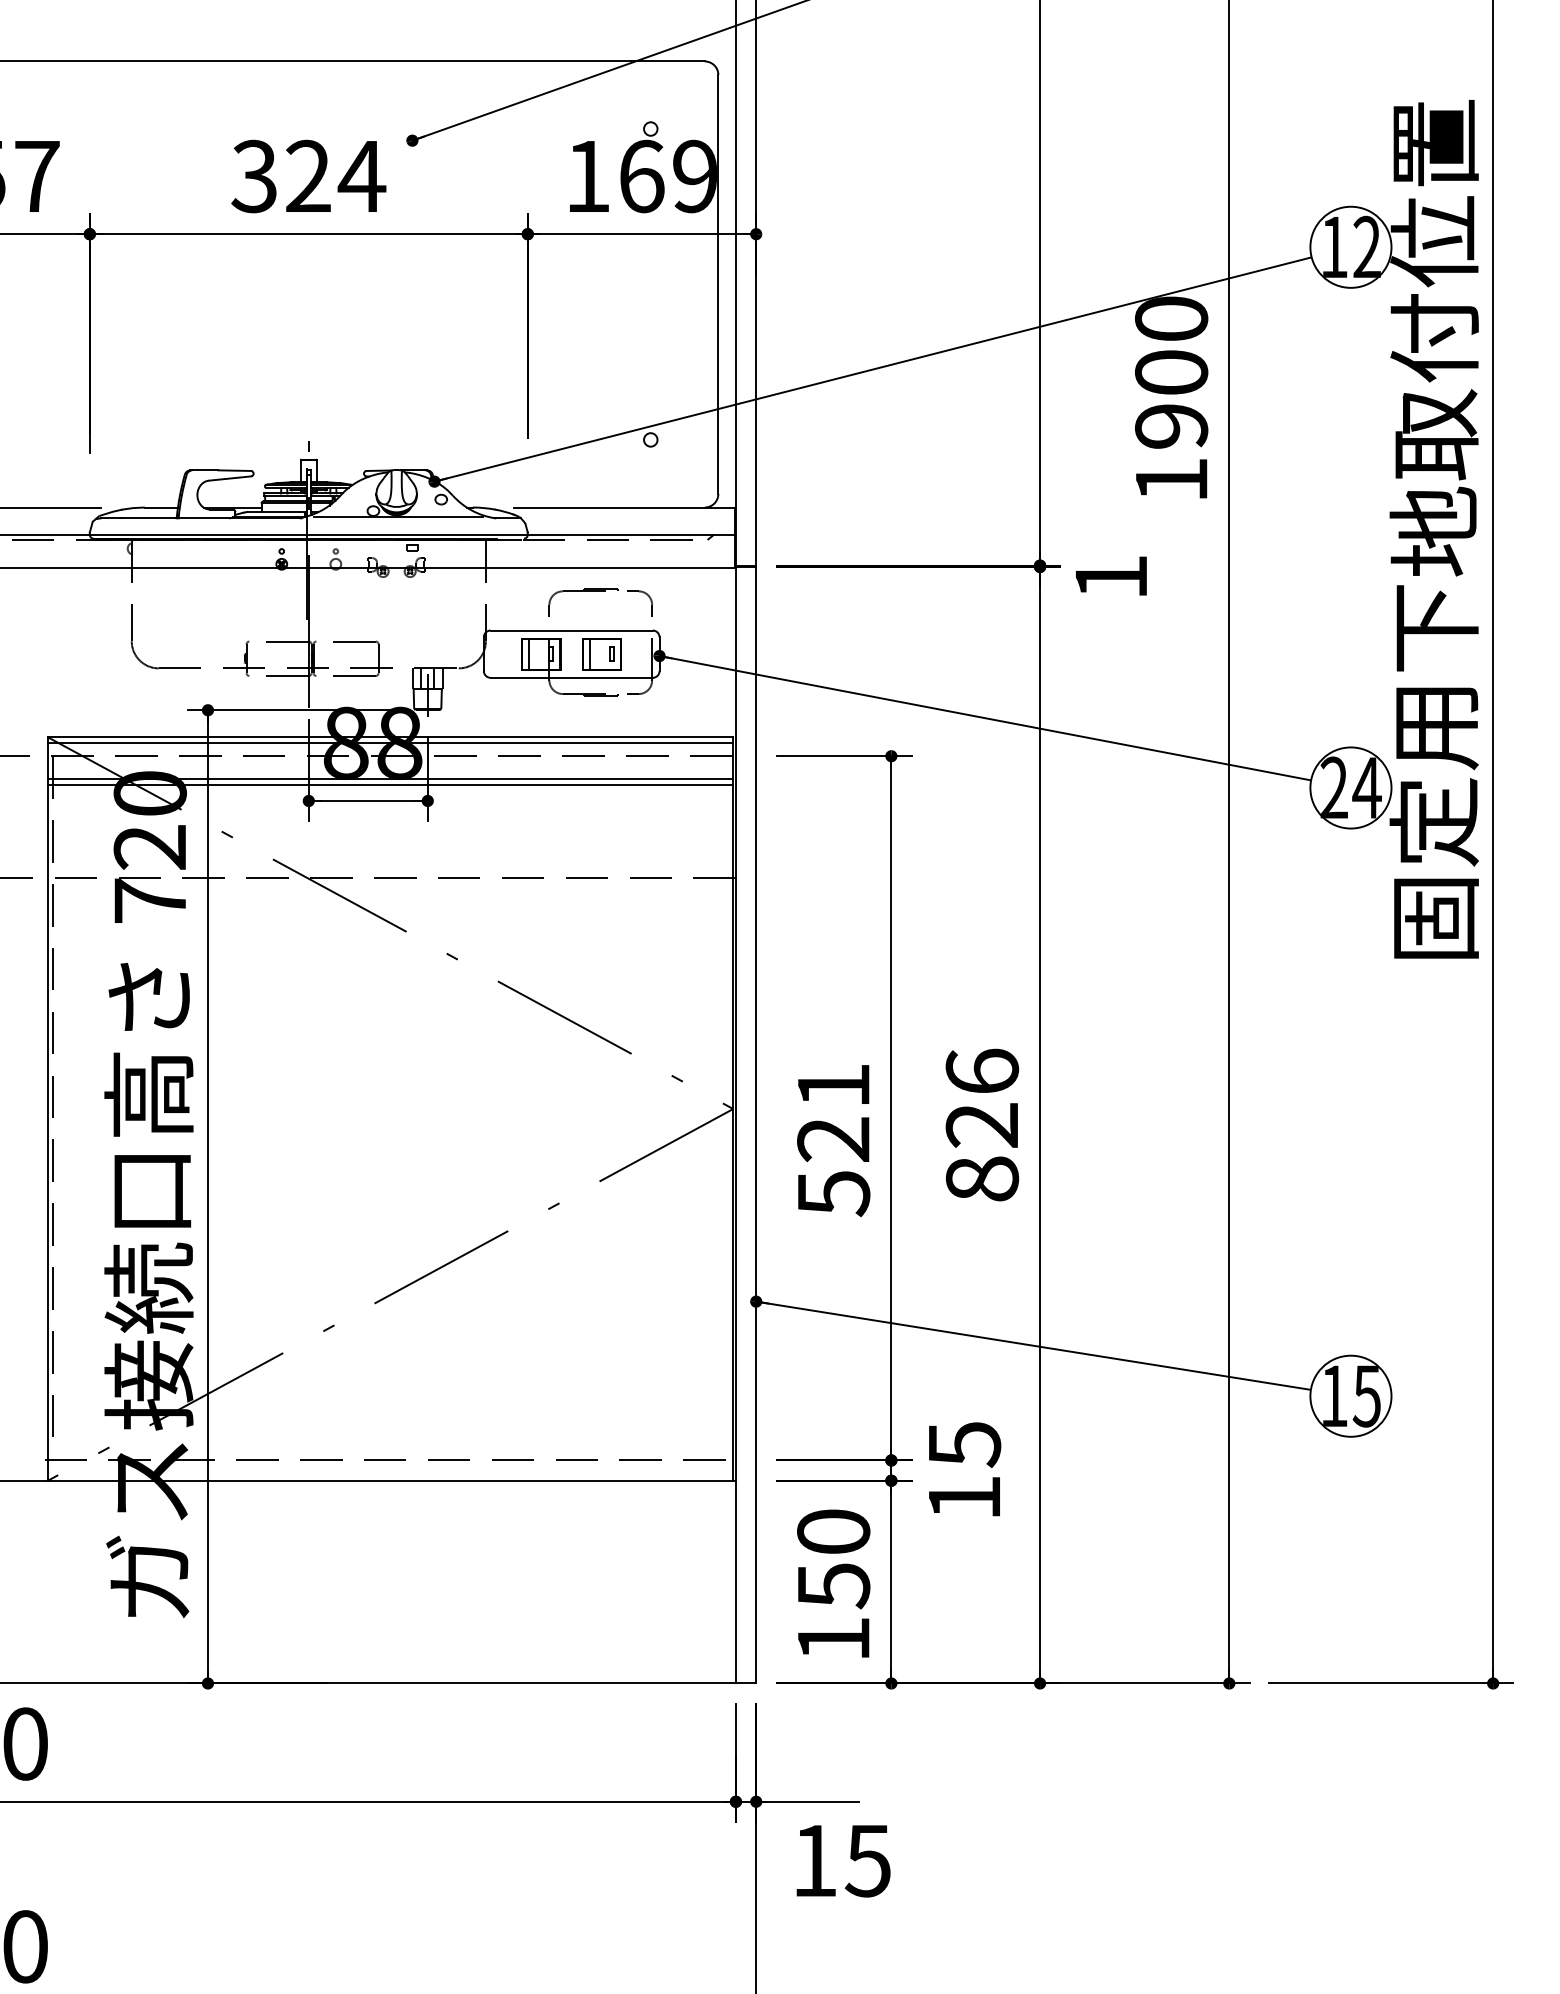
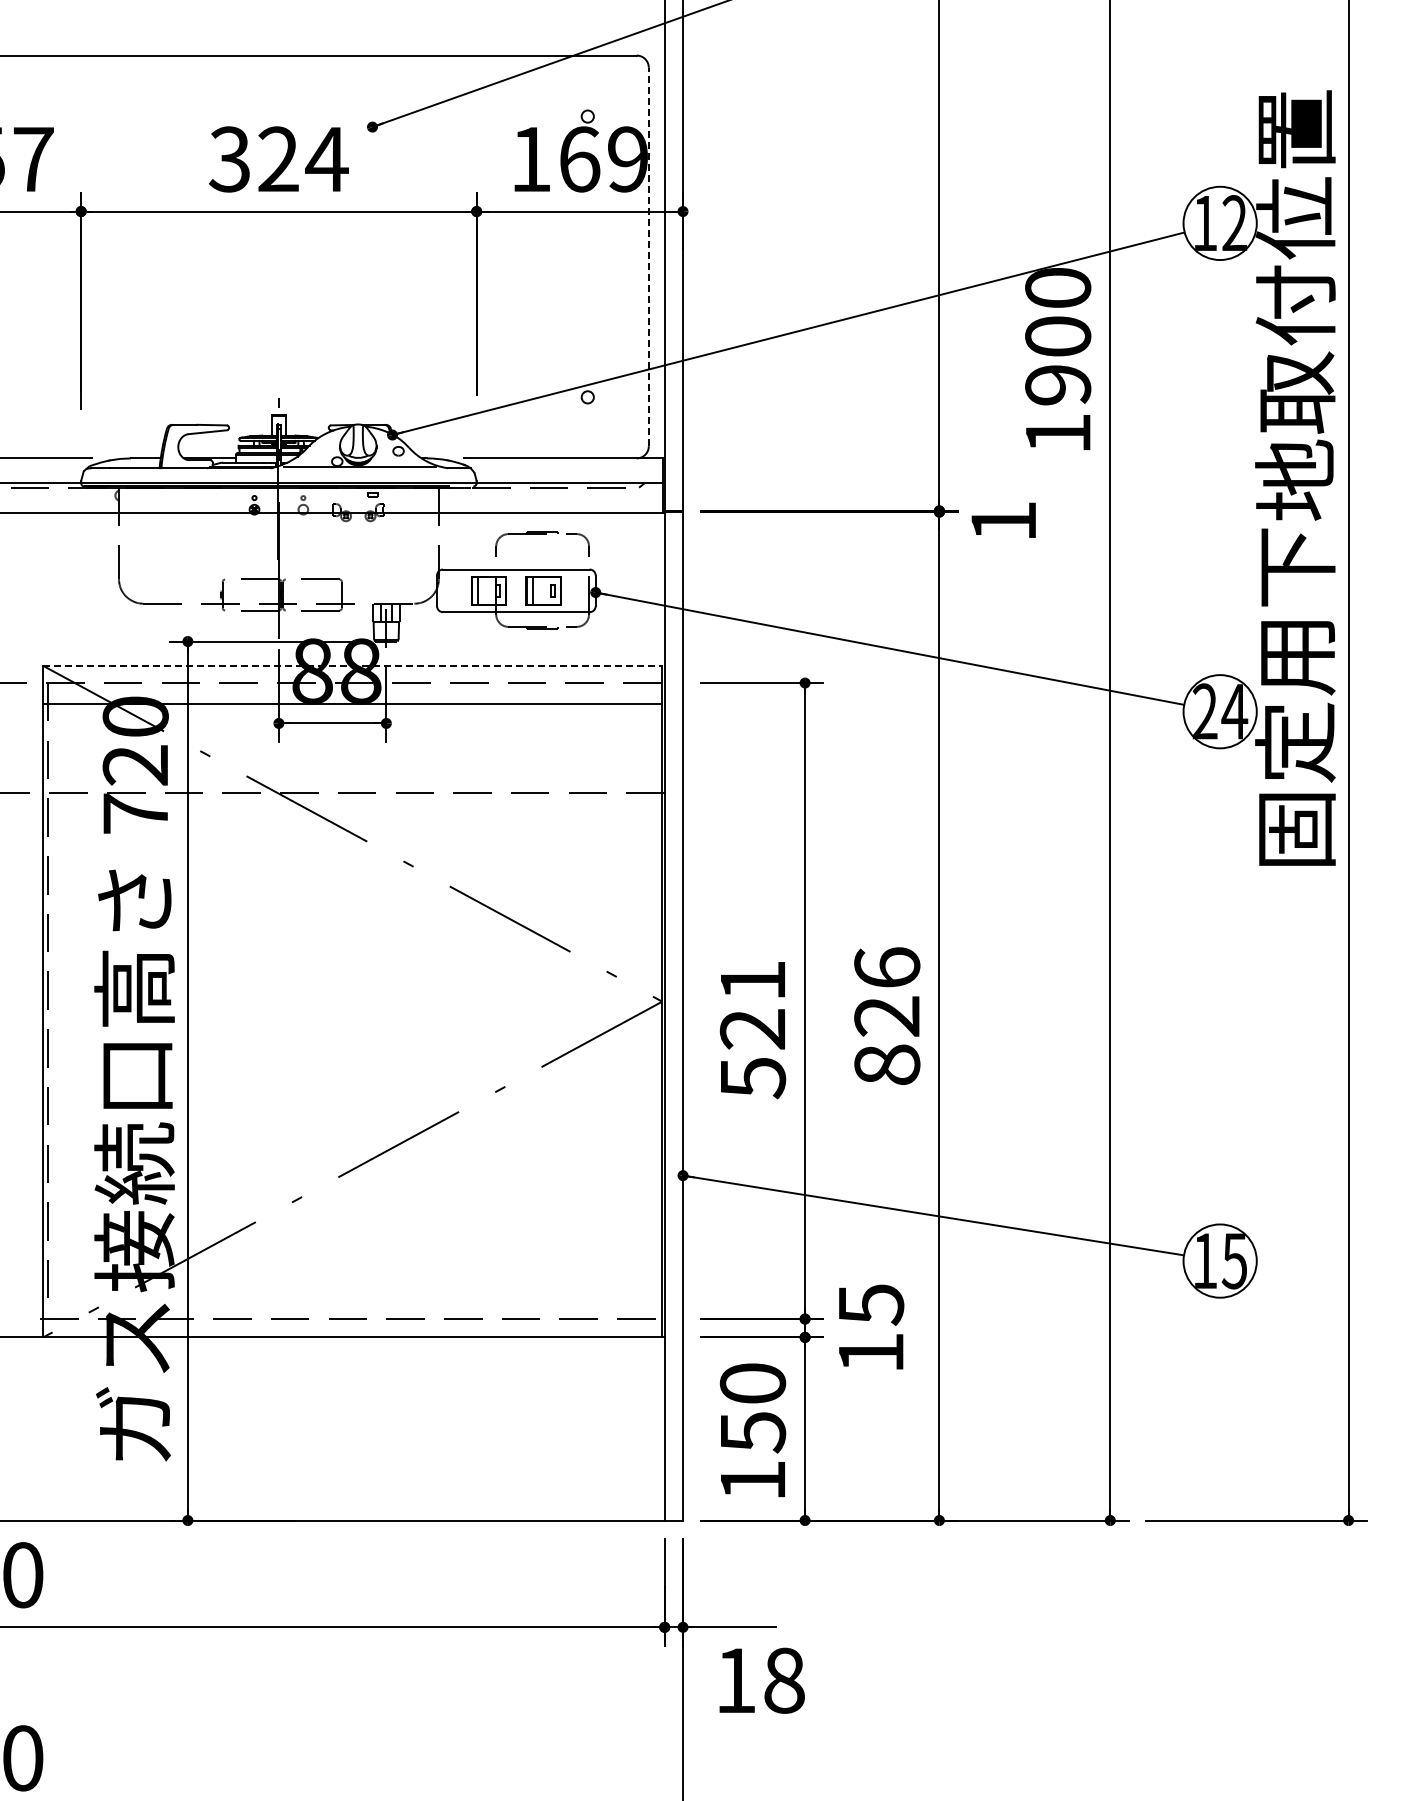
line: (717, 283) -> (648, 256), solid -> dashed
line: (391, 736) -> (353, 665), solid -> dashed
line: (390, 742) -> (352, 670), removed
line: (390, 784) -> (352, 708), removed
text: (867, 1860) -> (783, 1680), 15 -> 18

